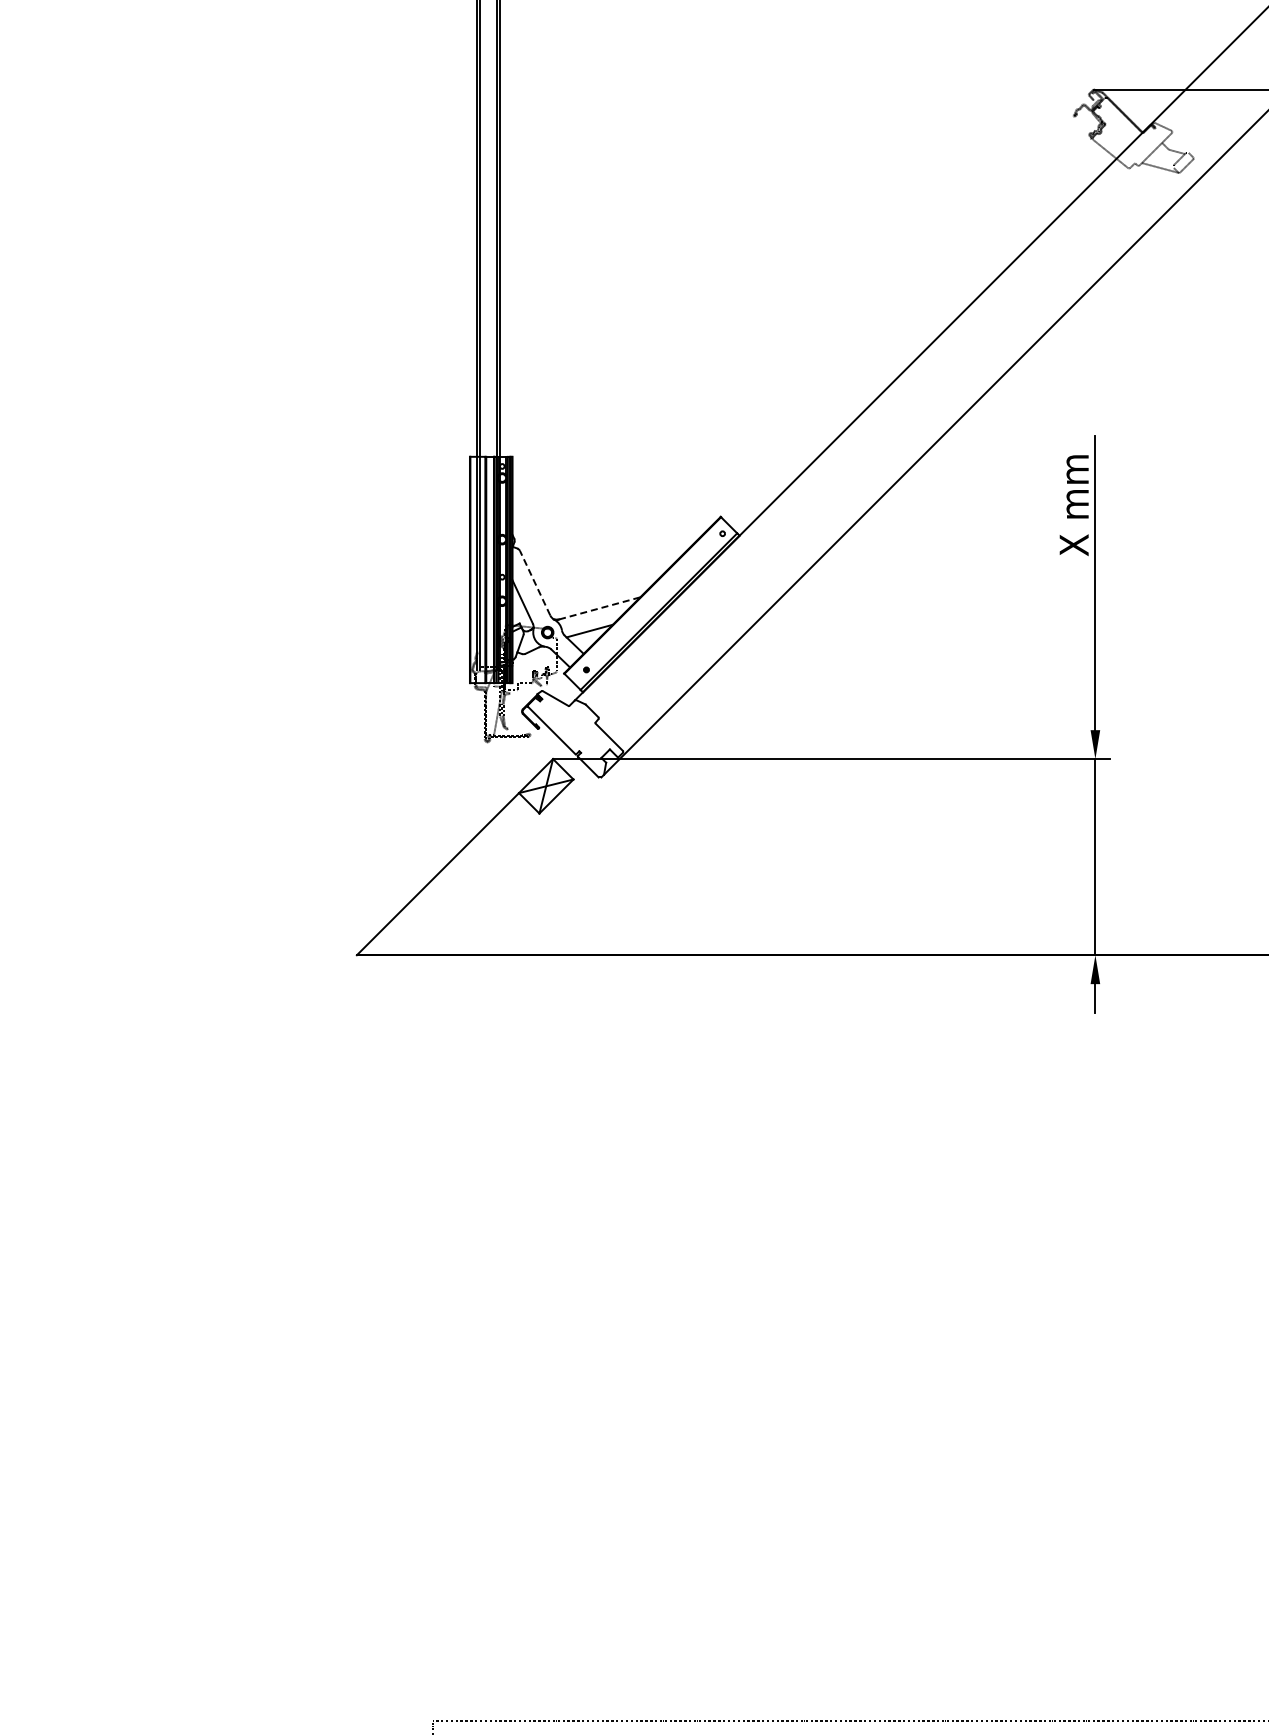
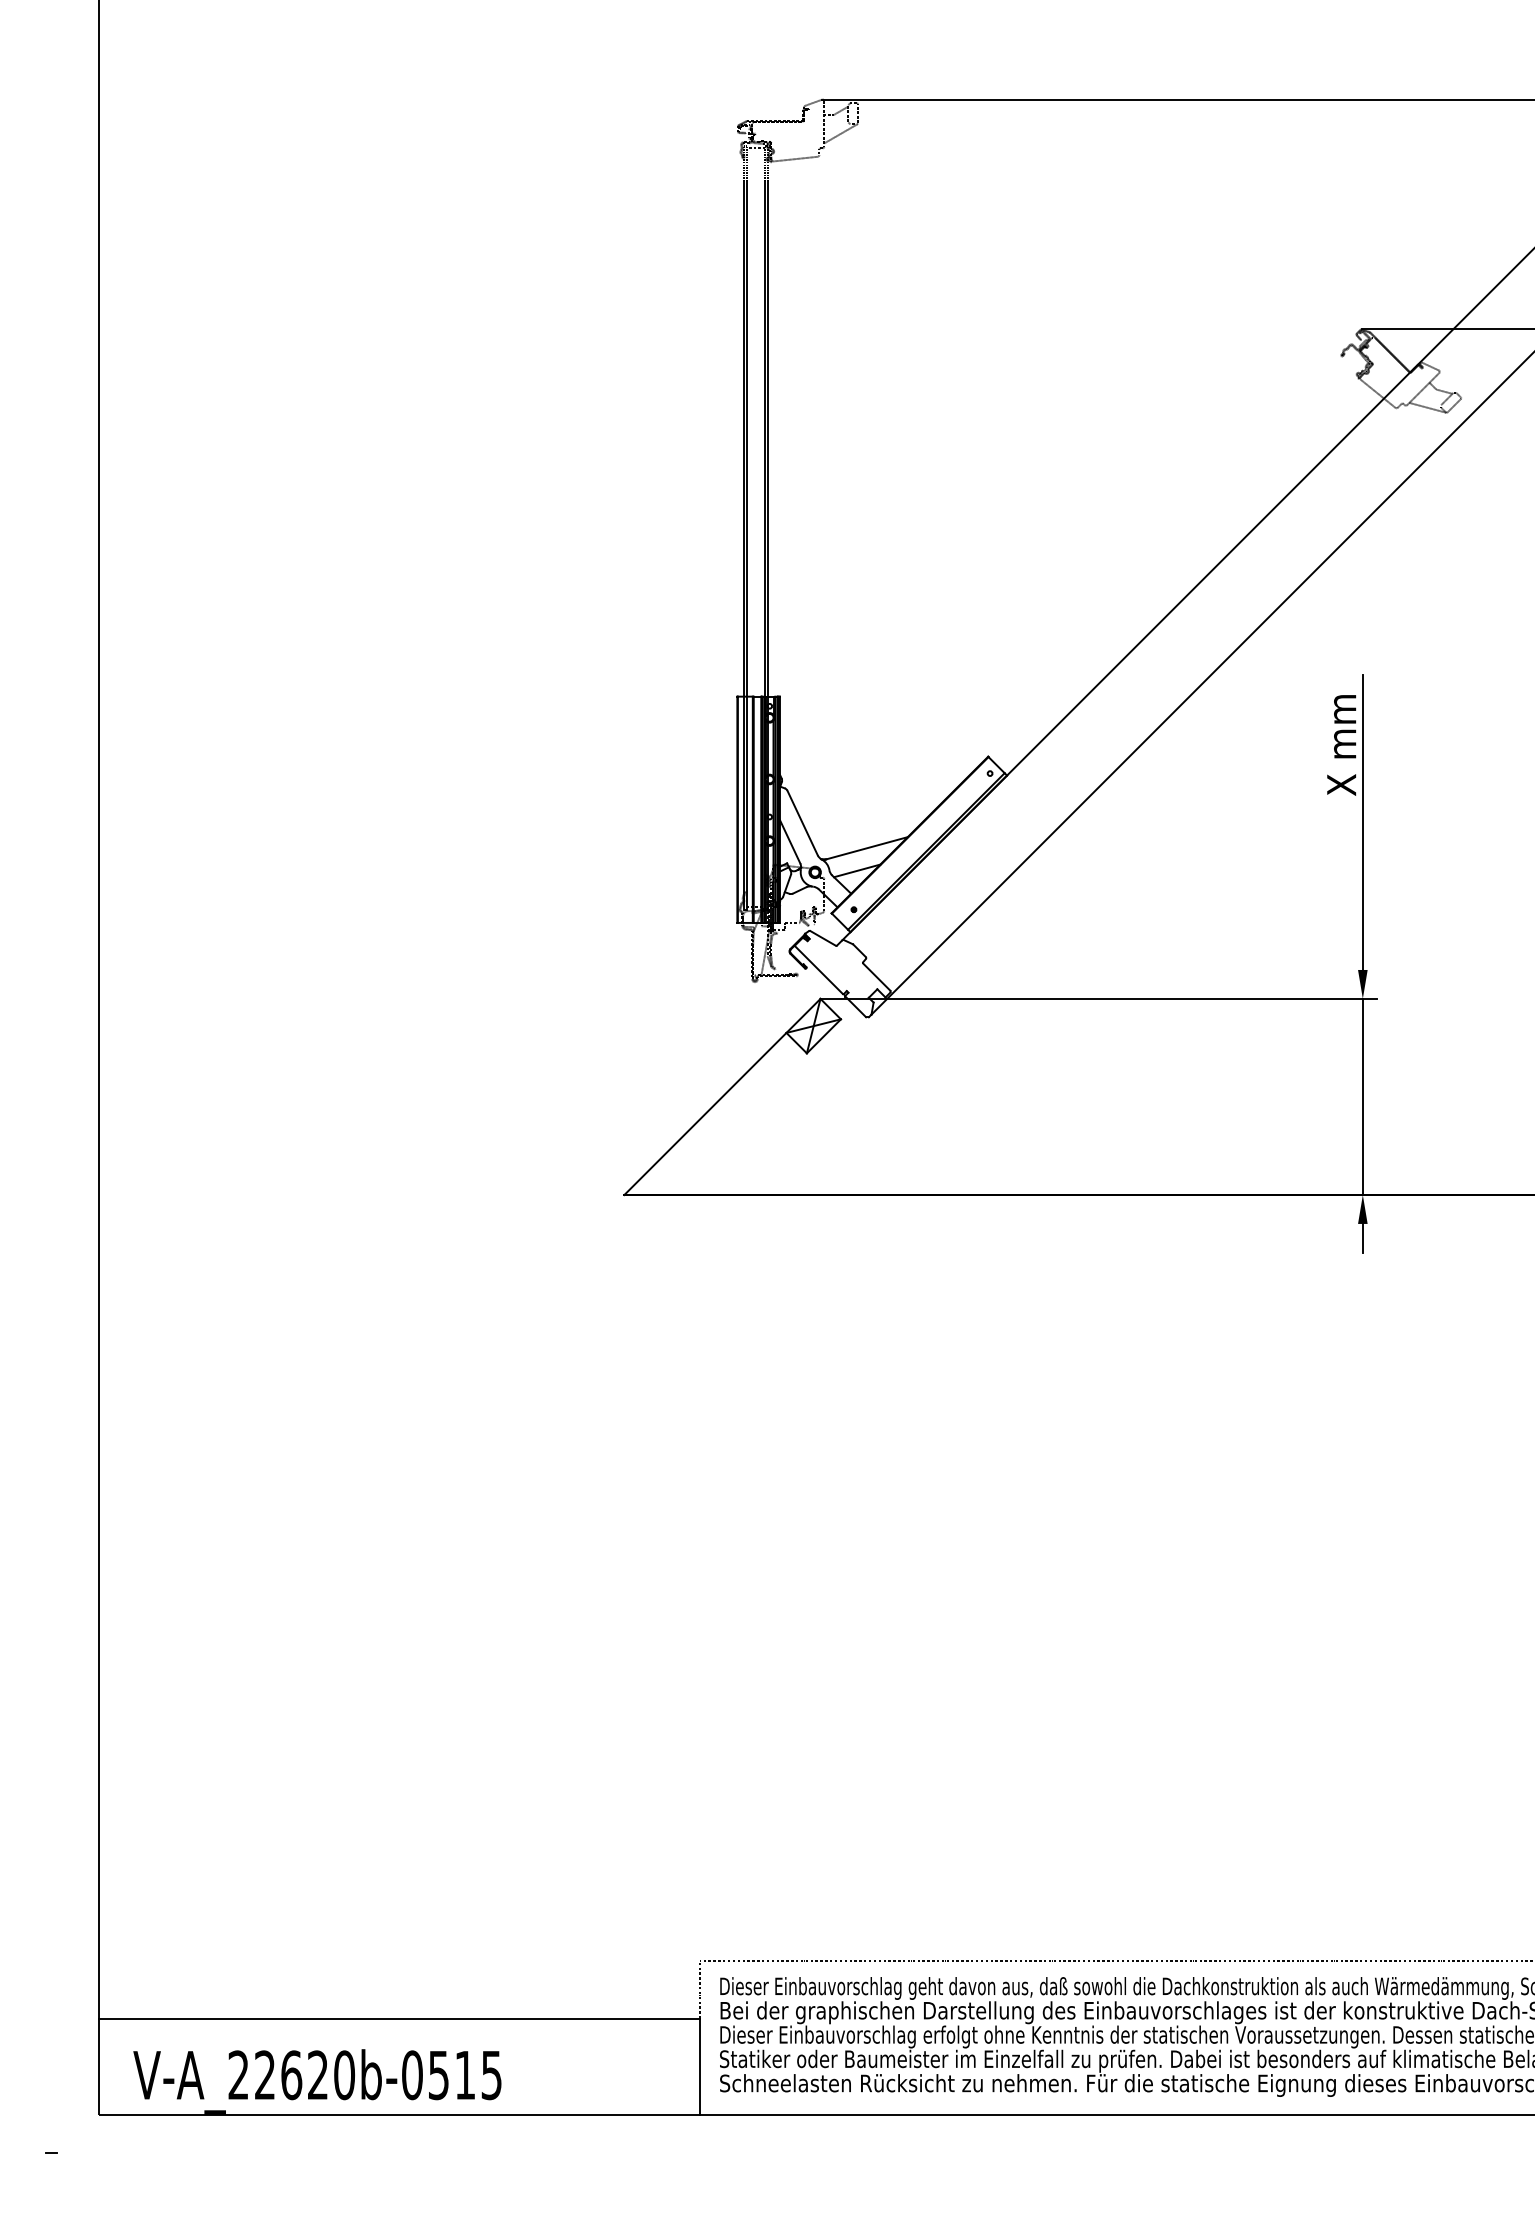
line: (535, 583) -> (802, 823), dashed -> solid
line: (600, 608) -> (867, 848), dashed -> solid

